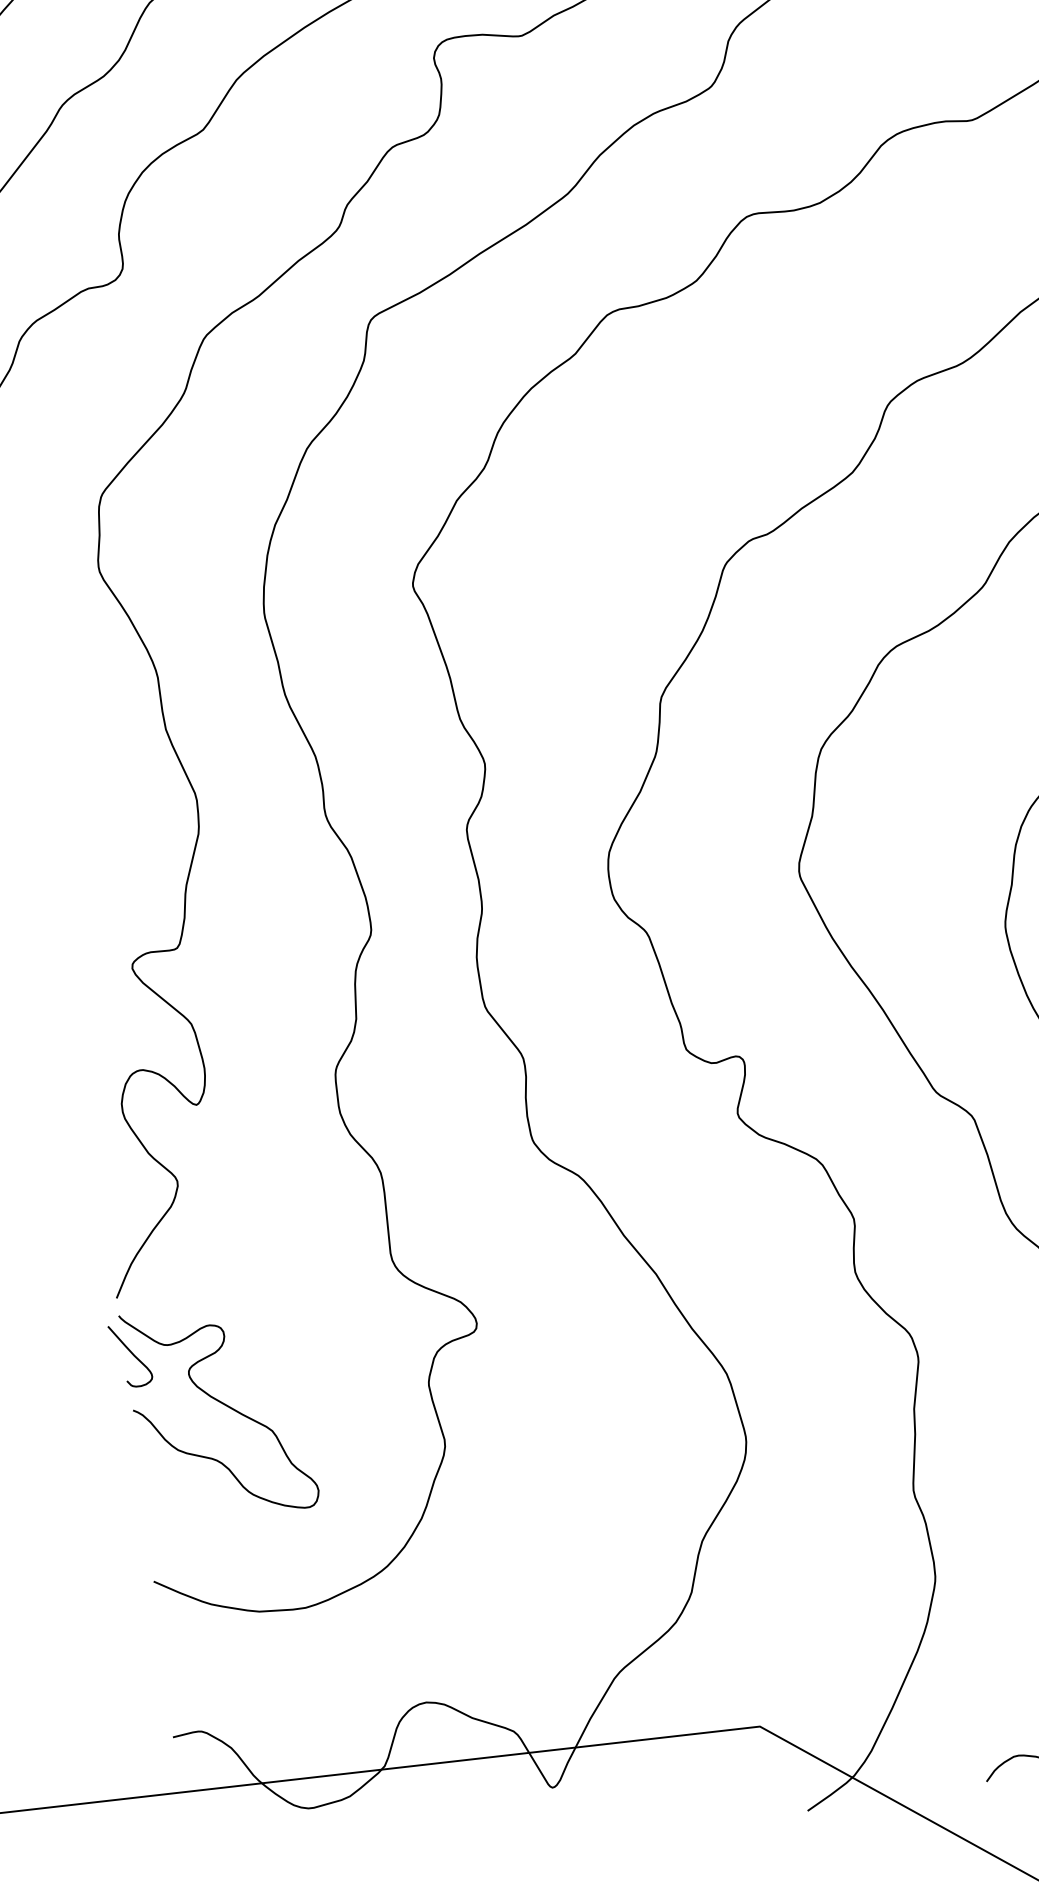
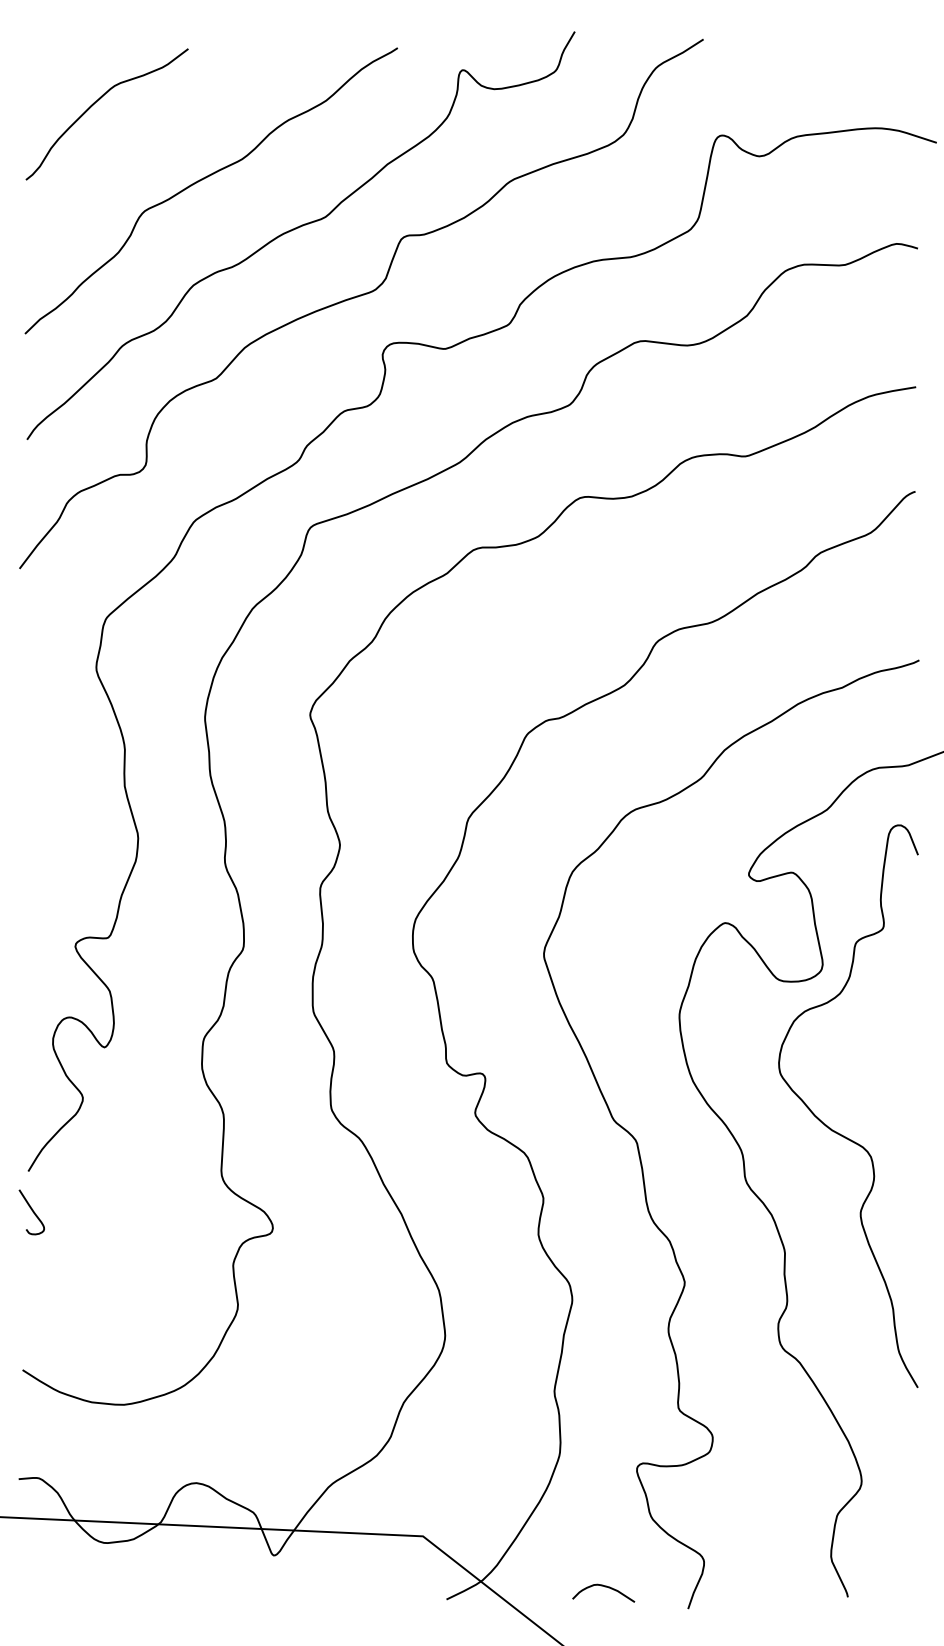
curve: (222, 1405) -> (89, 1256), removed

